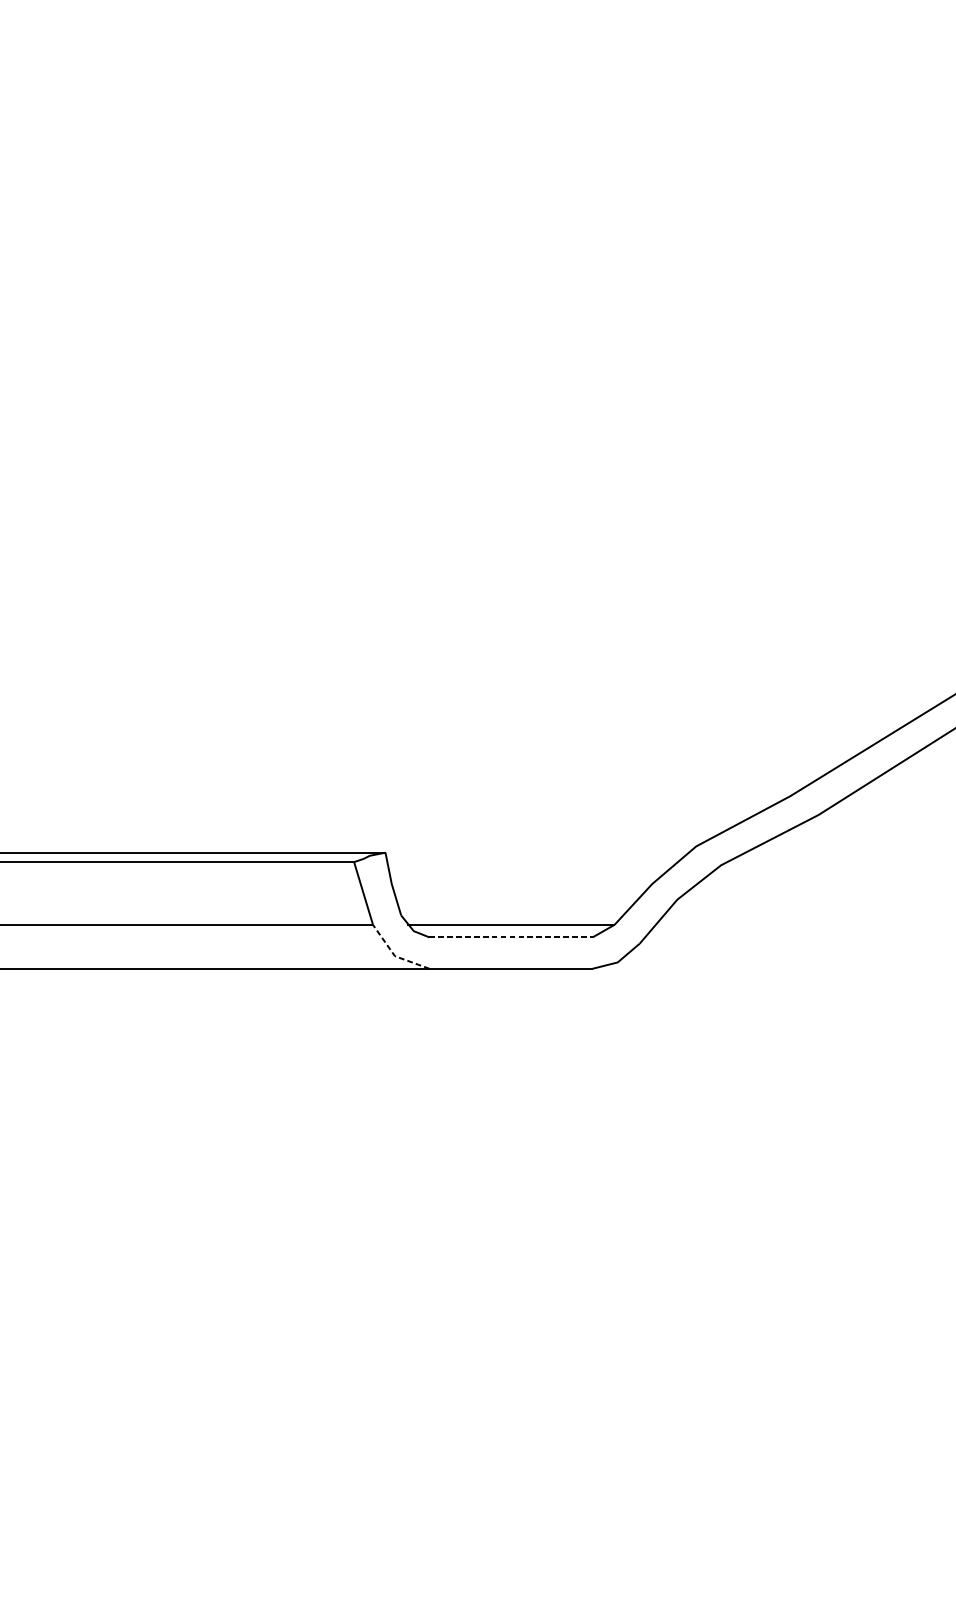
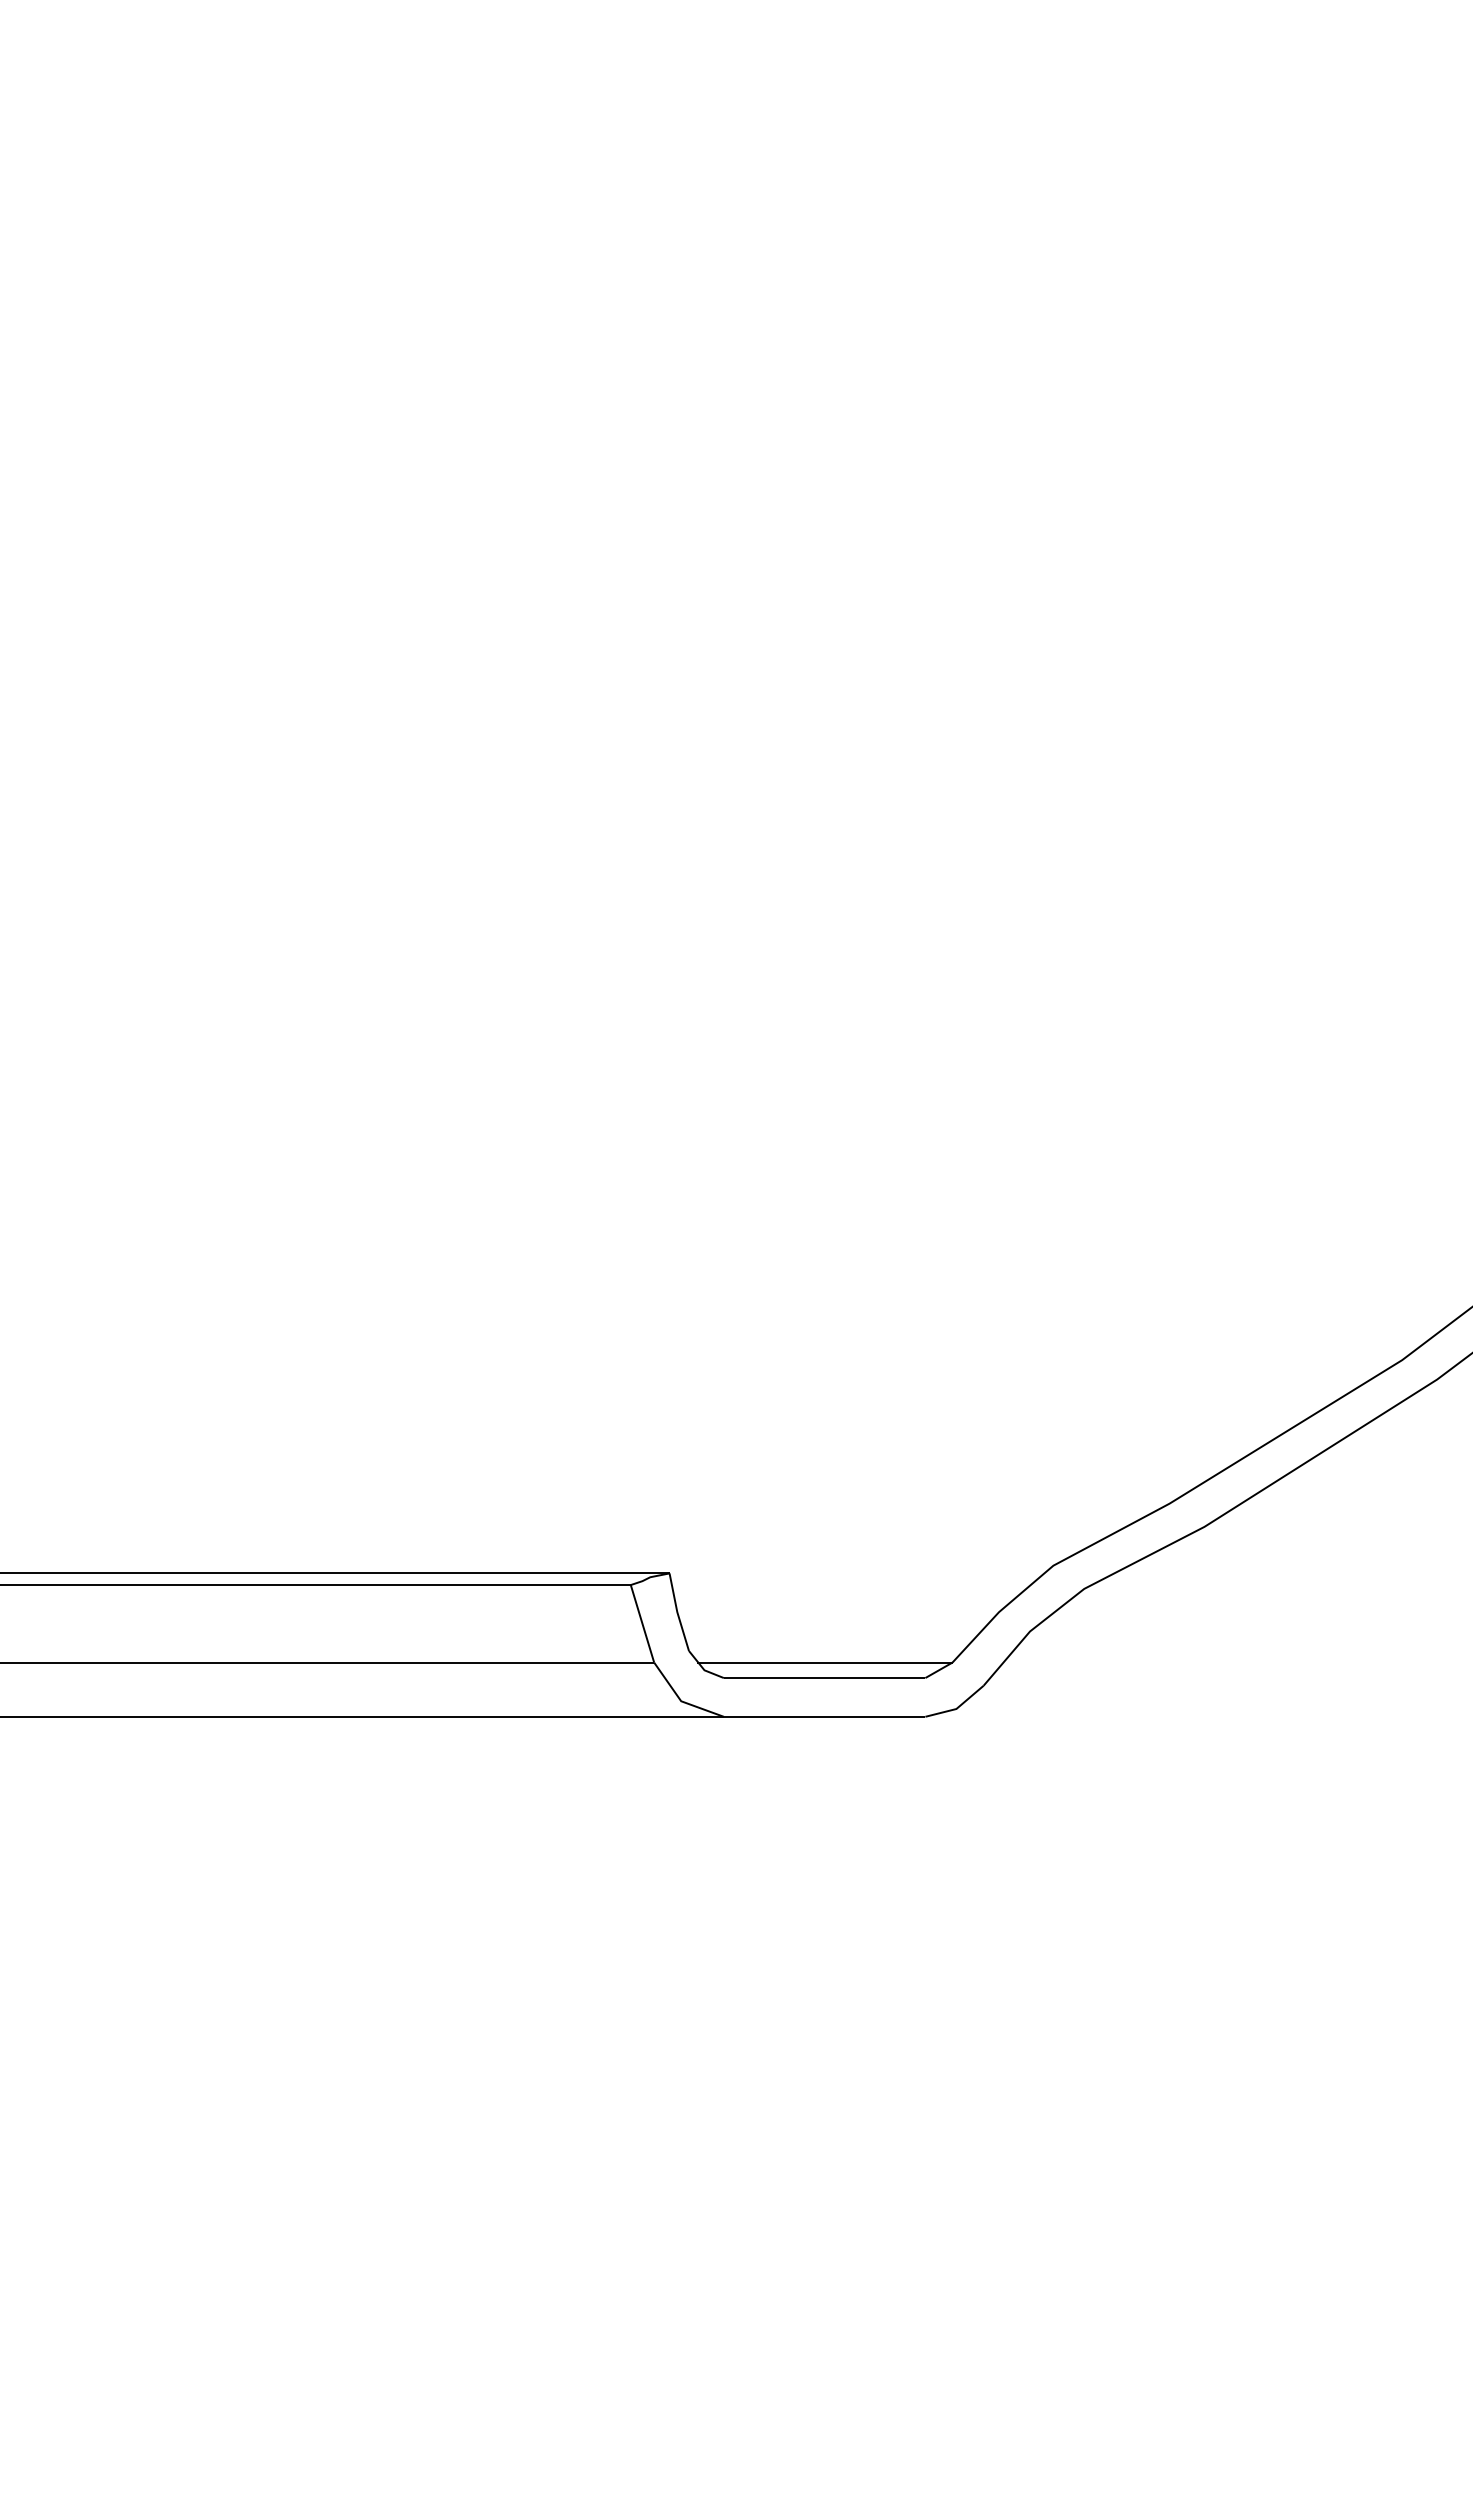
line: (510, 937) -> (824, 1678), dashed -> solid
line: (394, 955) -> (680, 1700), dashed -> solid

